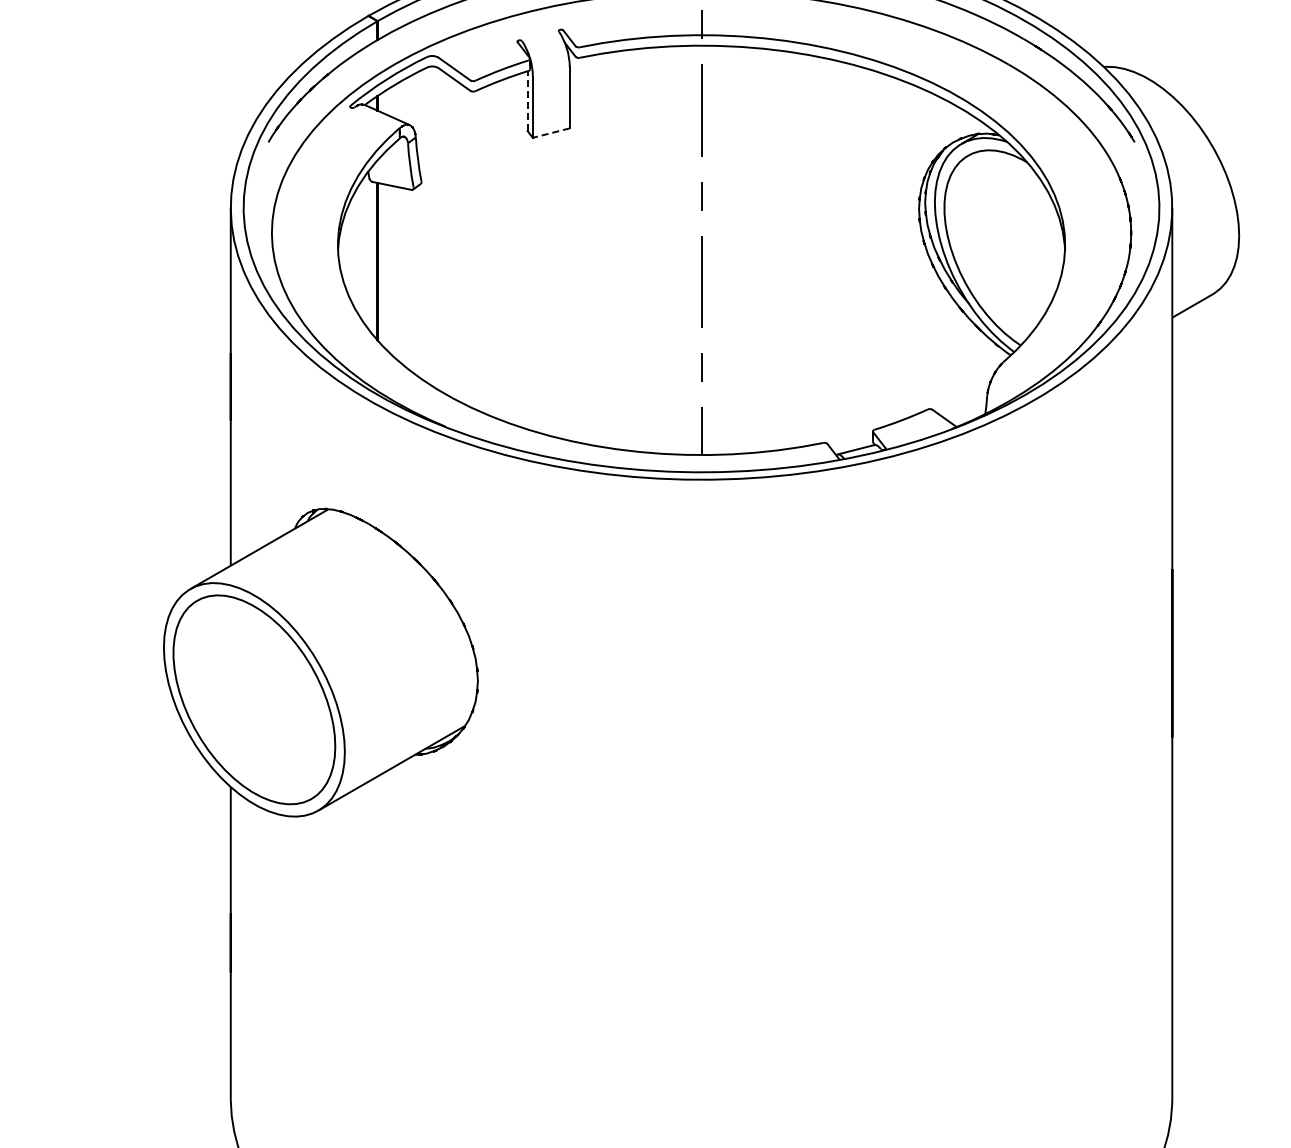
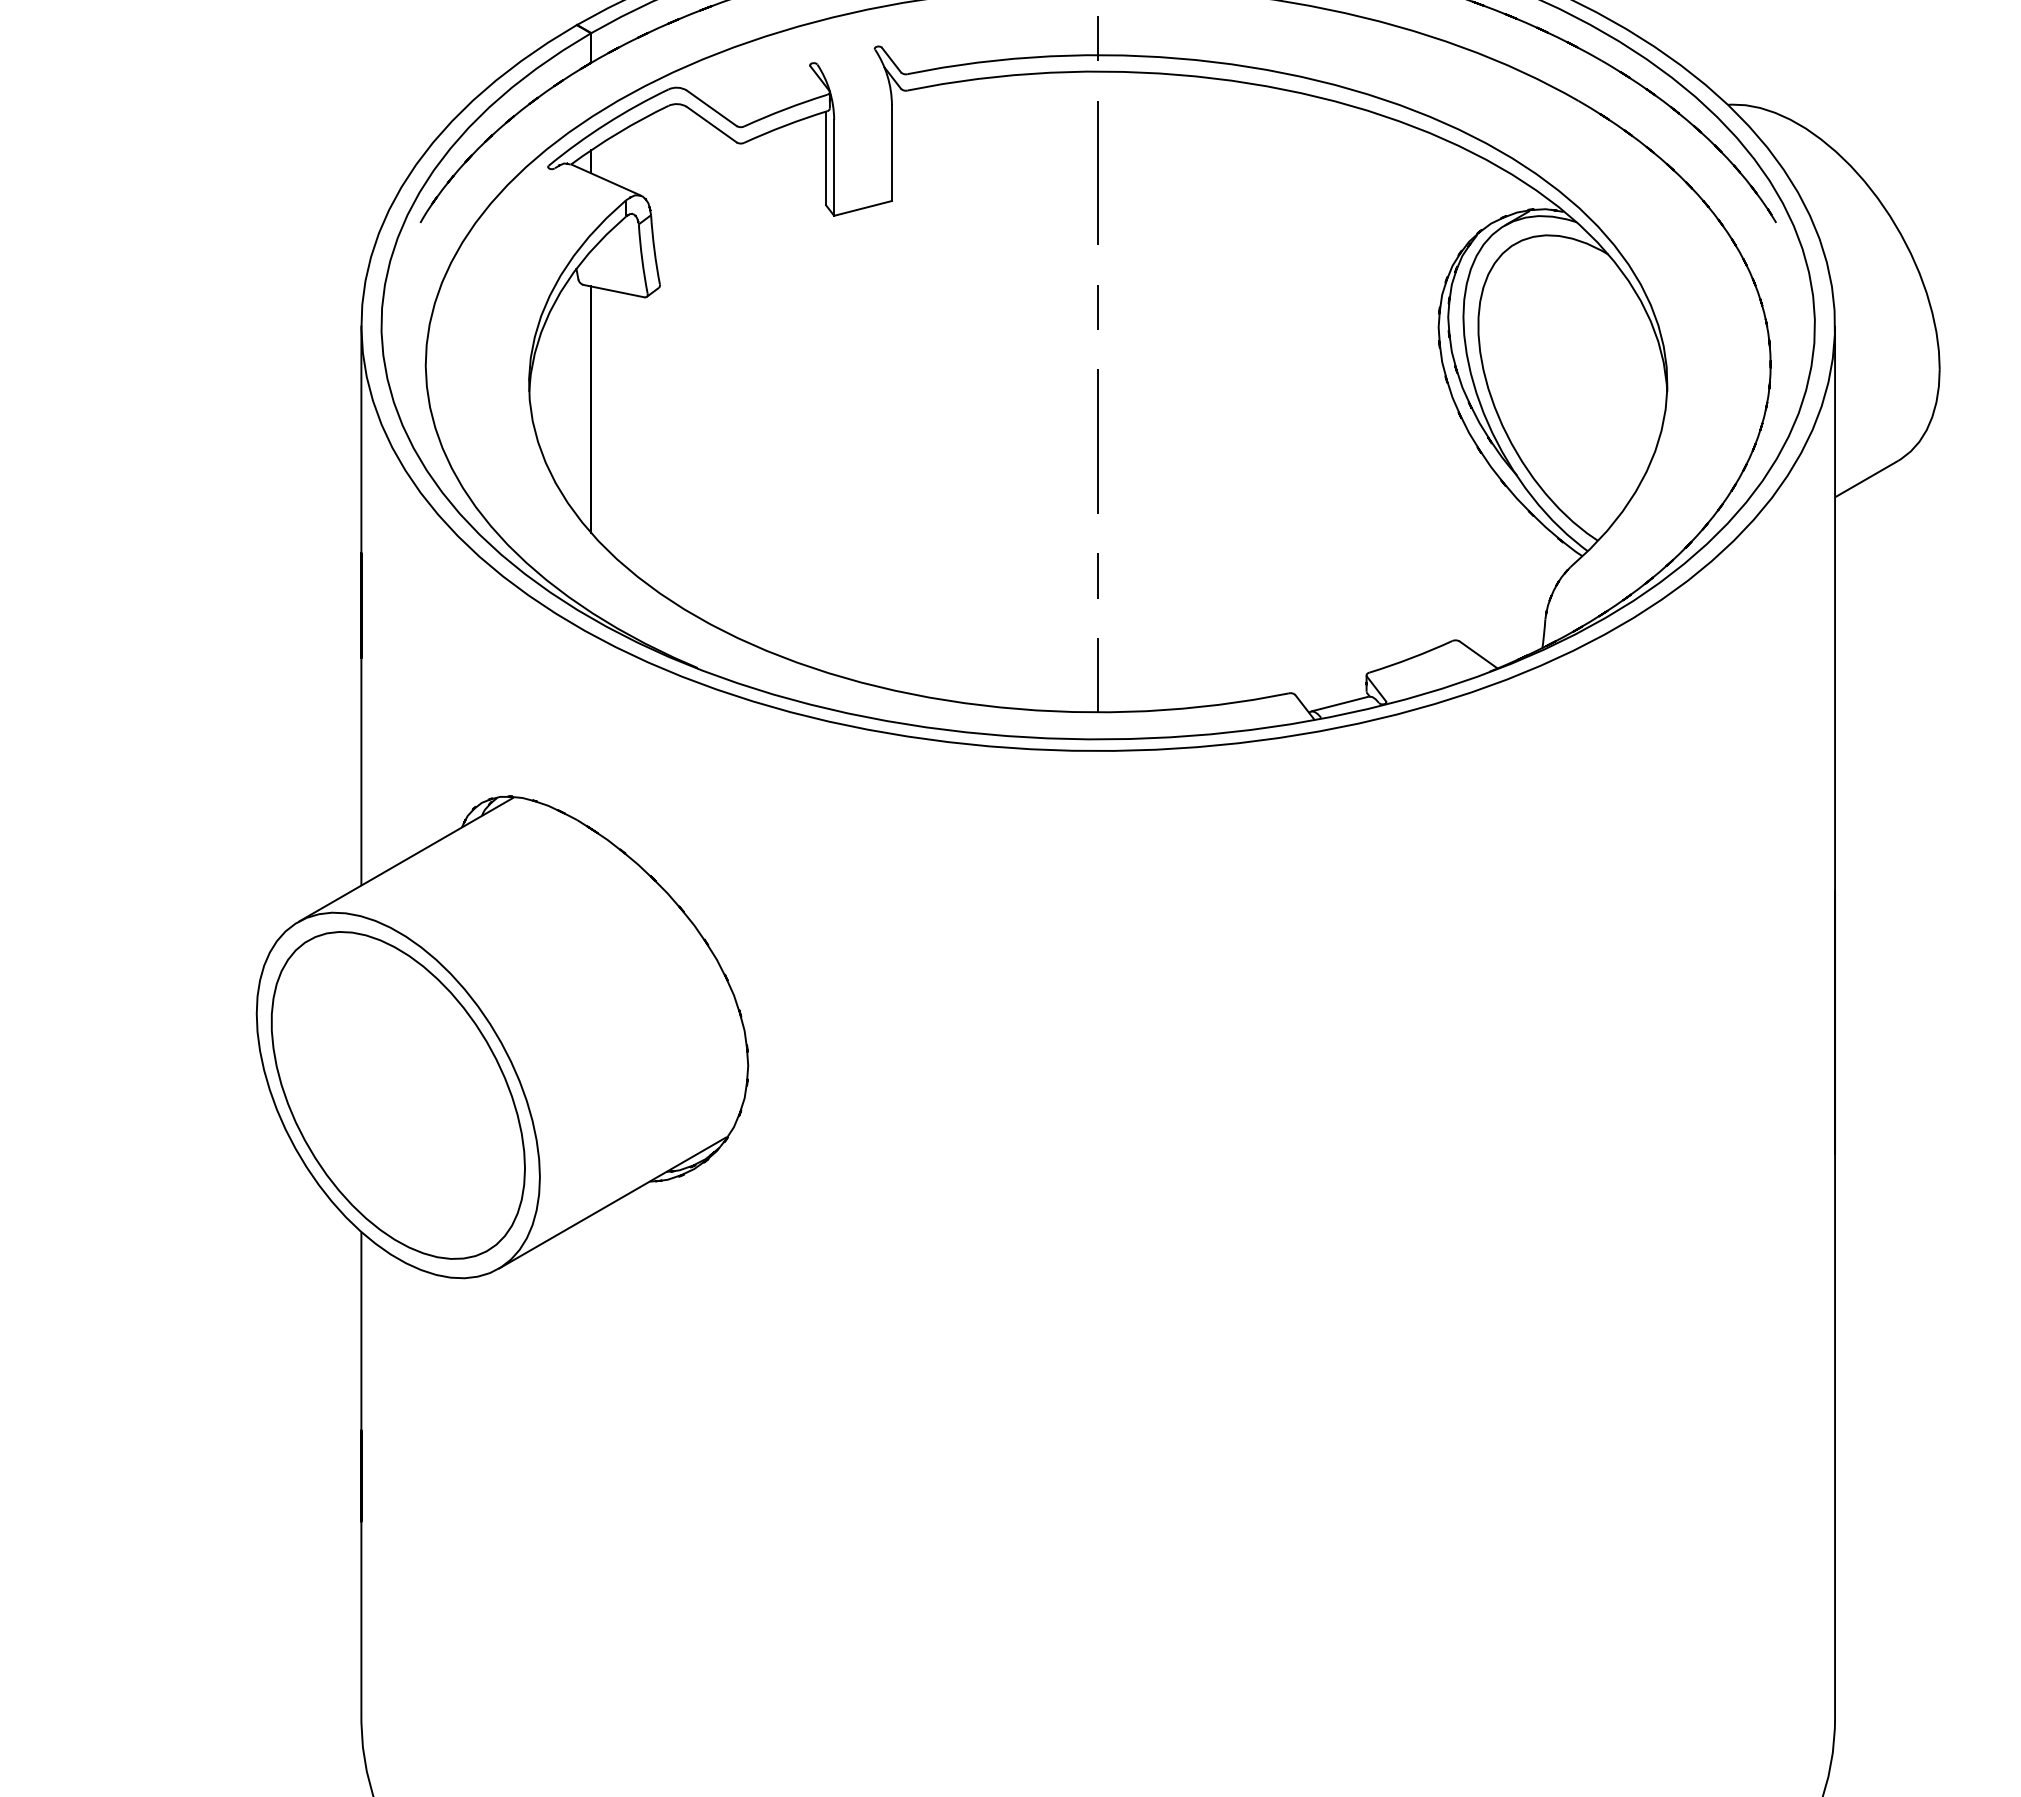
line: (527, 101) -> (825, 158), dashed -> solid
line: (550, 133) -> (861, 209), dashed -> solid

